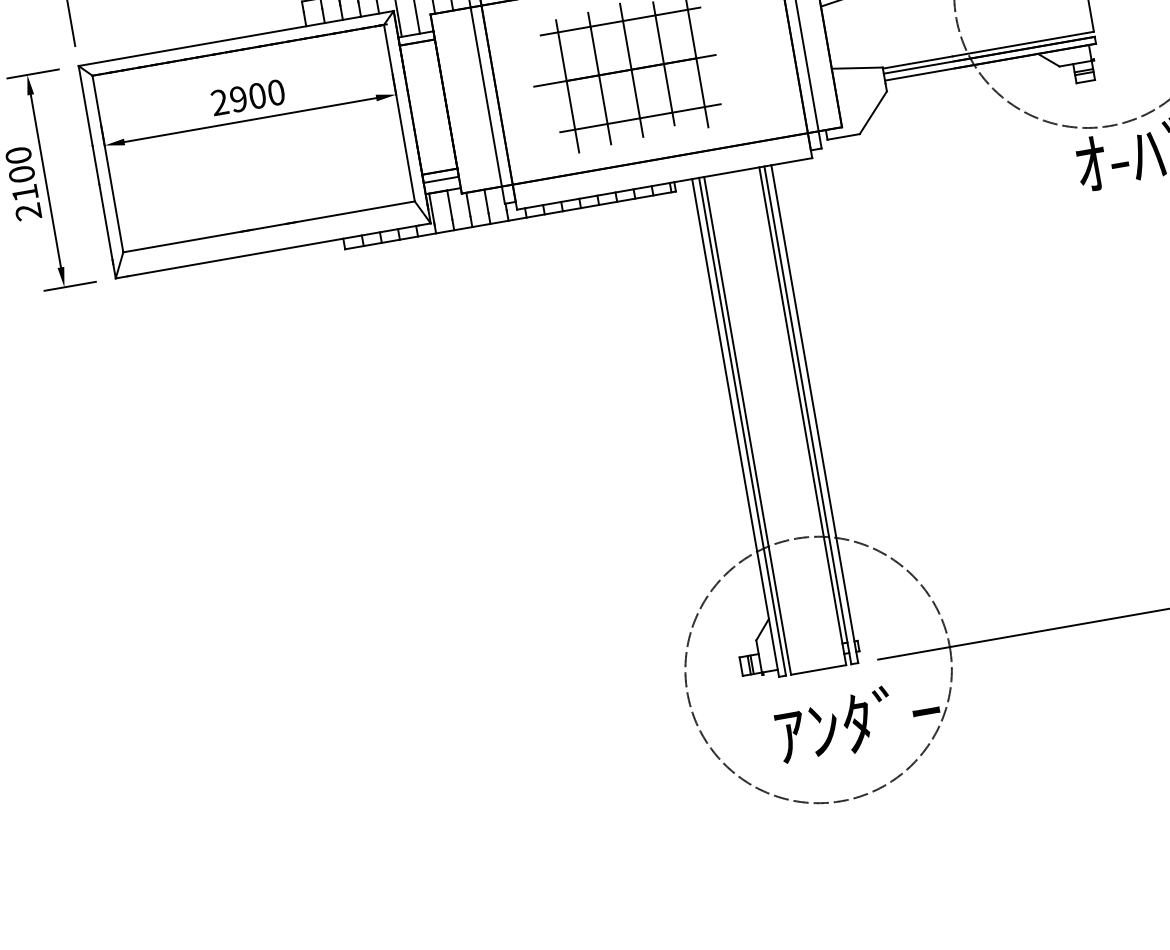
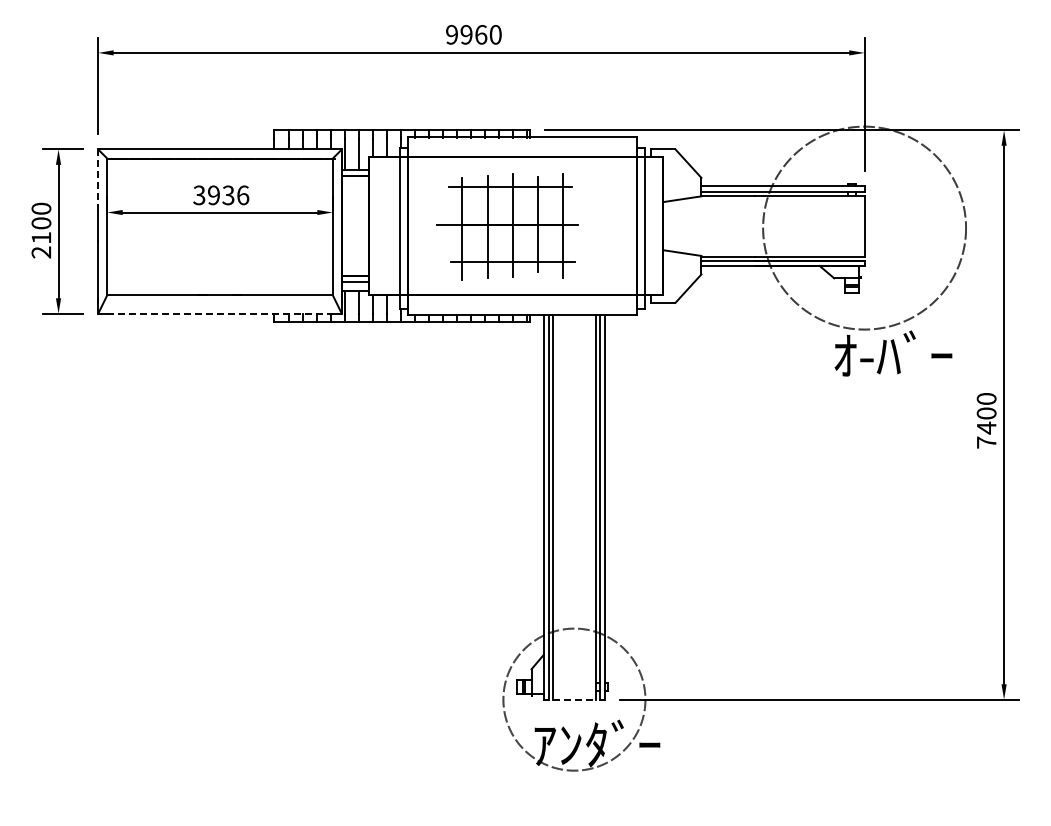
text: (248, 97) -> (221, 195), 2900 -> 3936
line: (86, 106) -> (98, 180), solid -> dashed
line: (273, 250) -> (220, 313), solid -> dashed
line: (818, 669) -> (574, 699), solid -> dashed
circle: (817, 670) -> (573, 699), size x0.7

